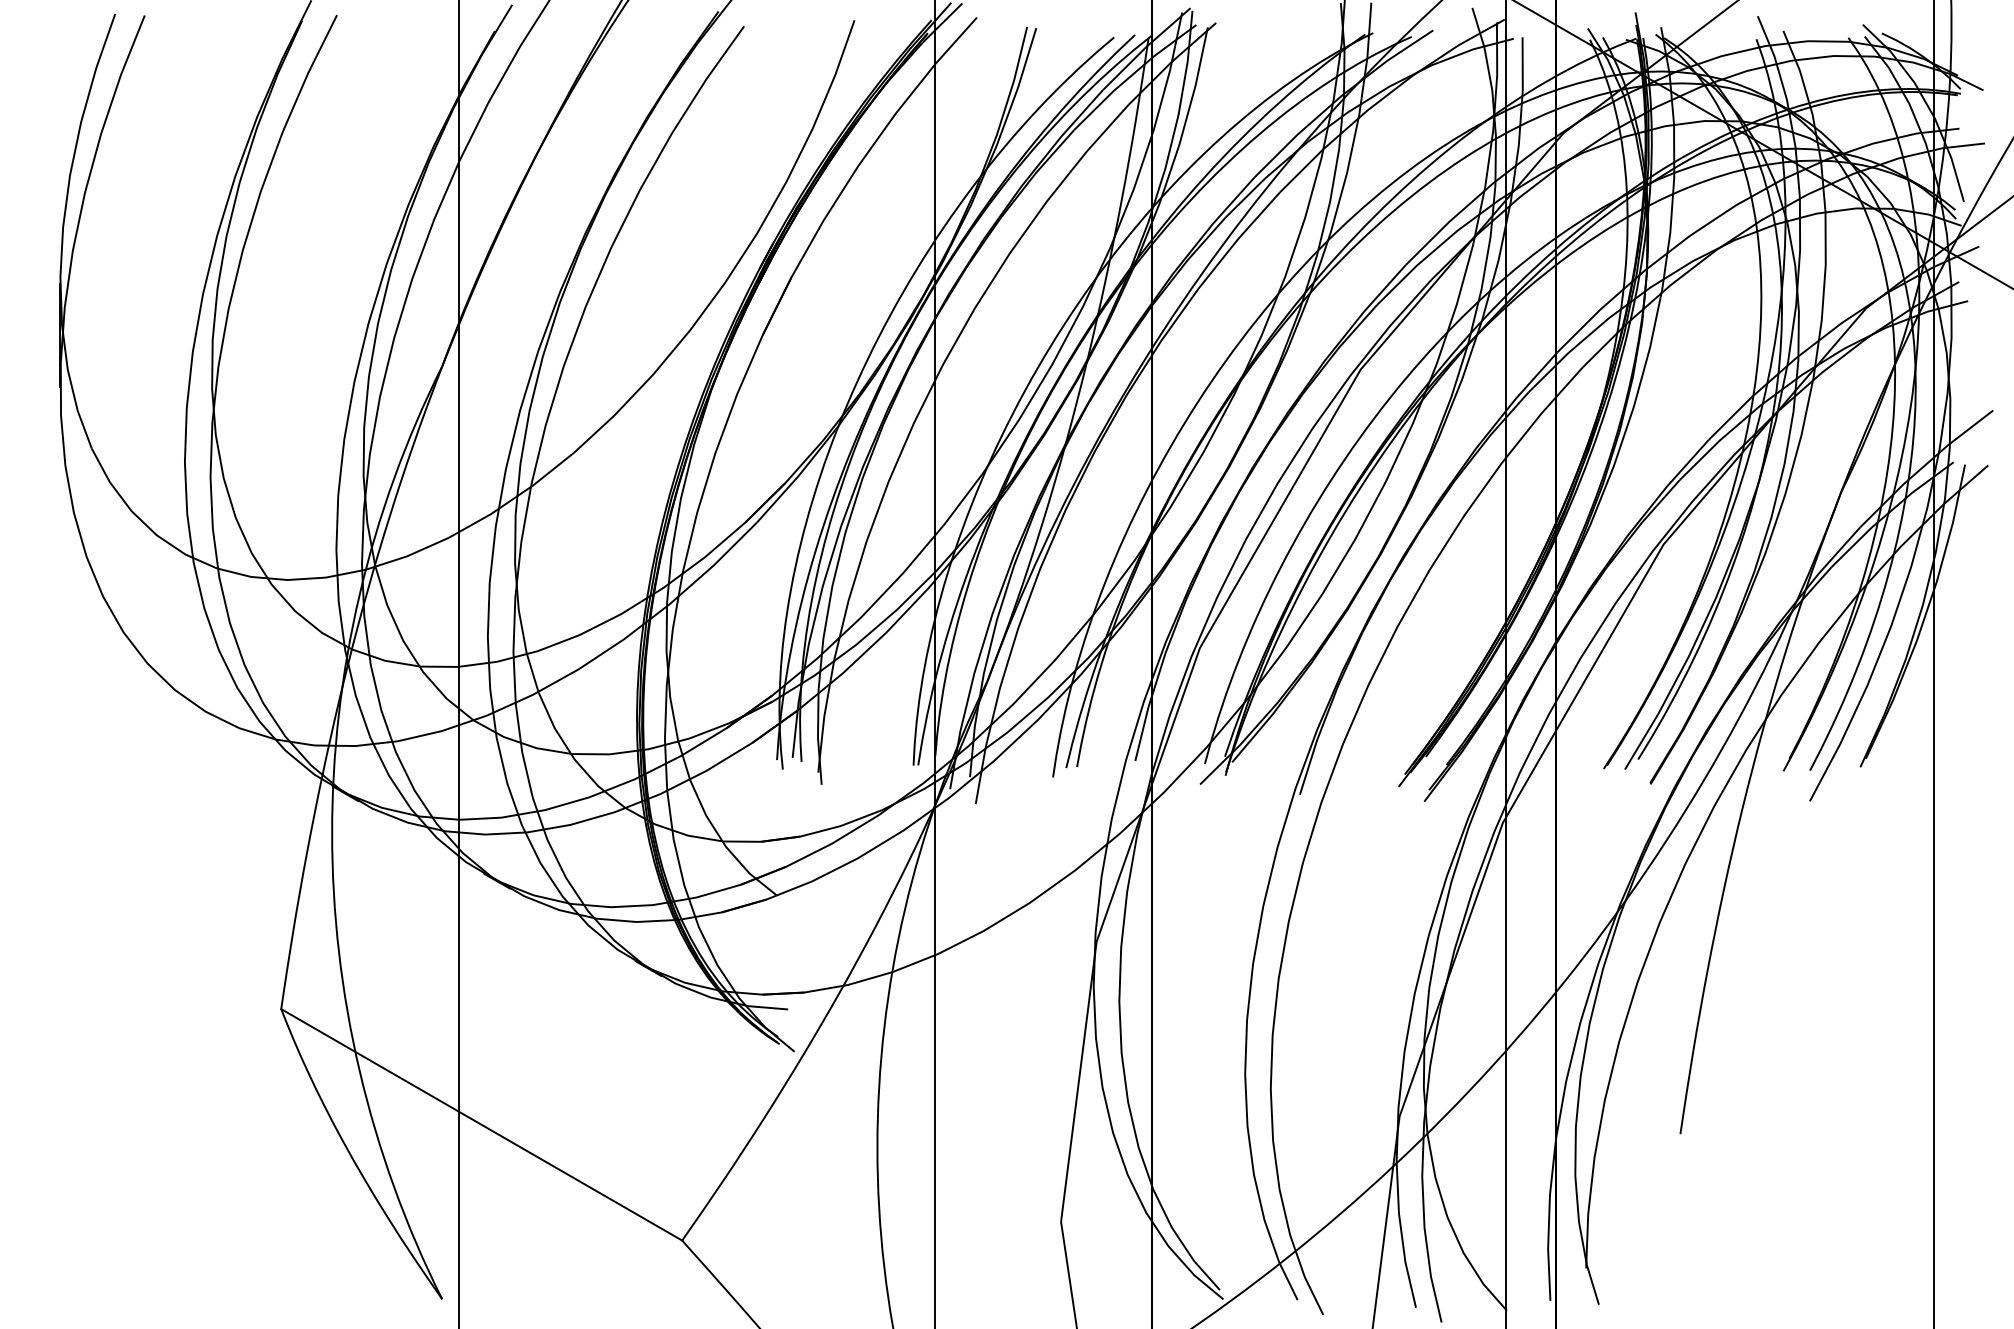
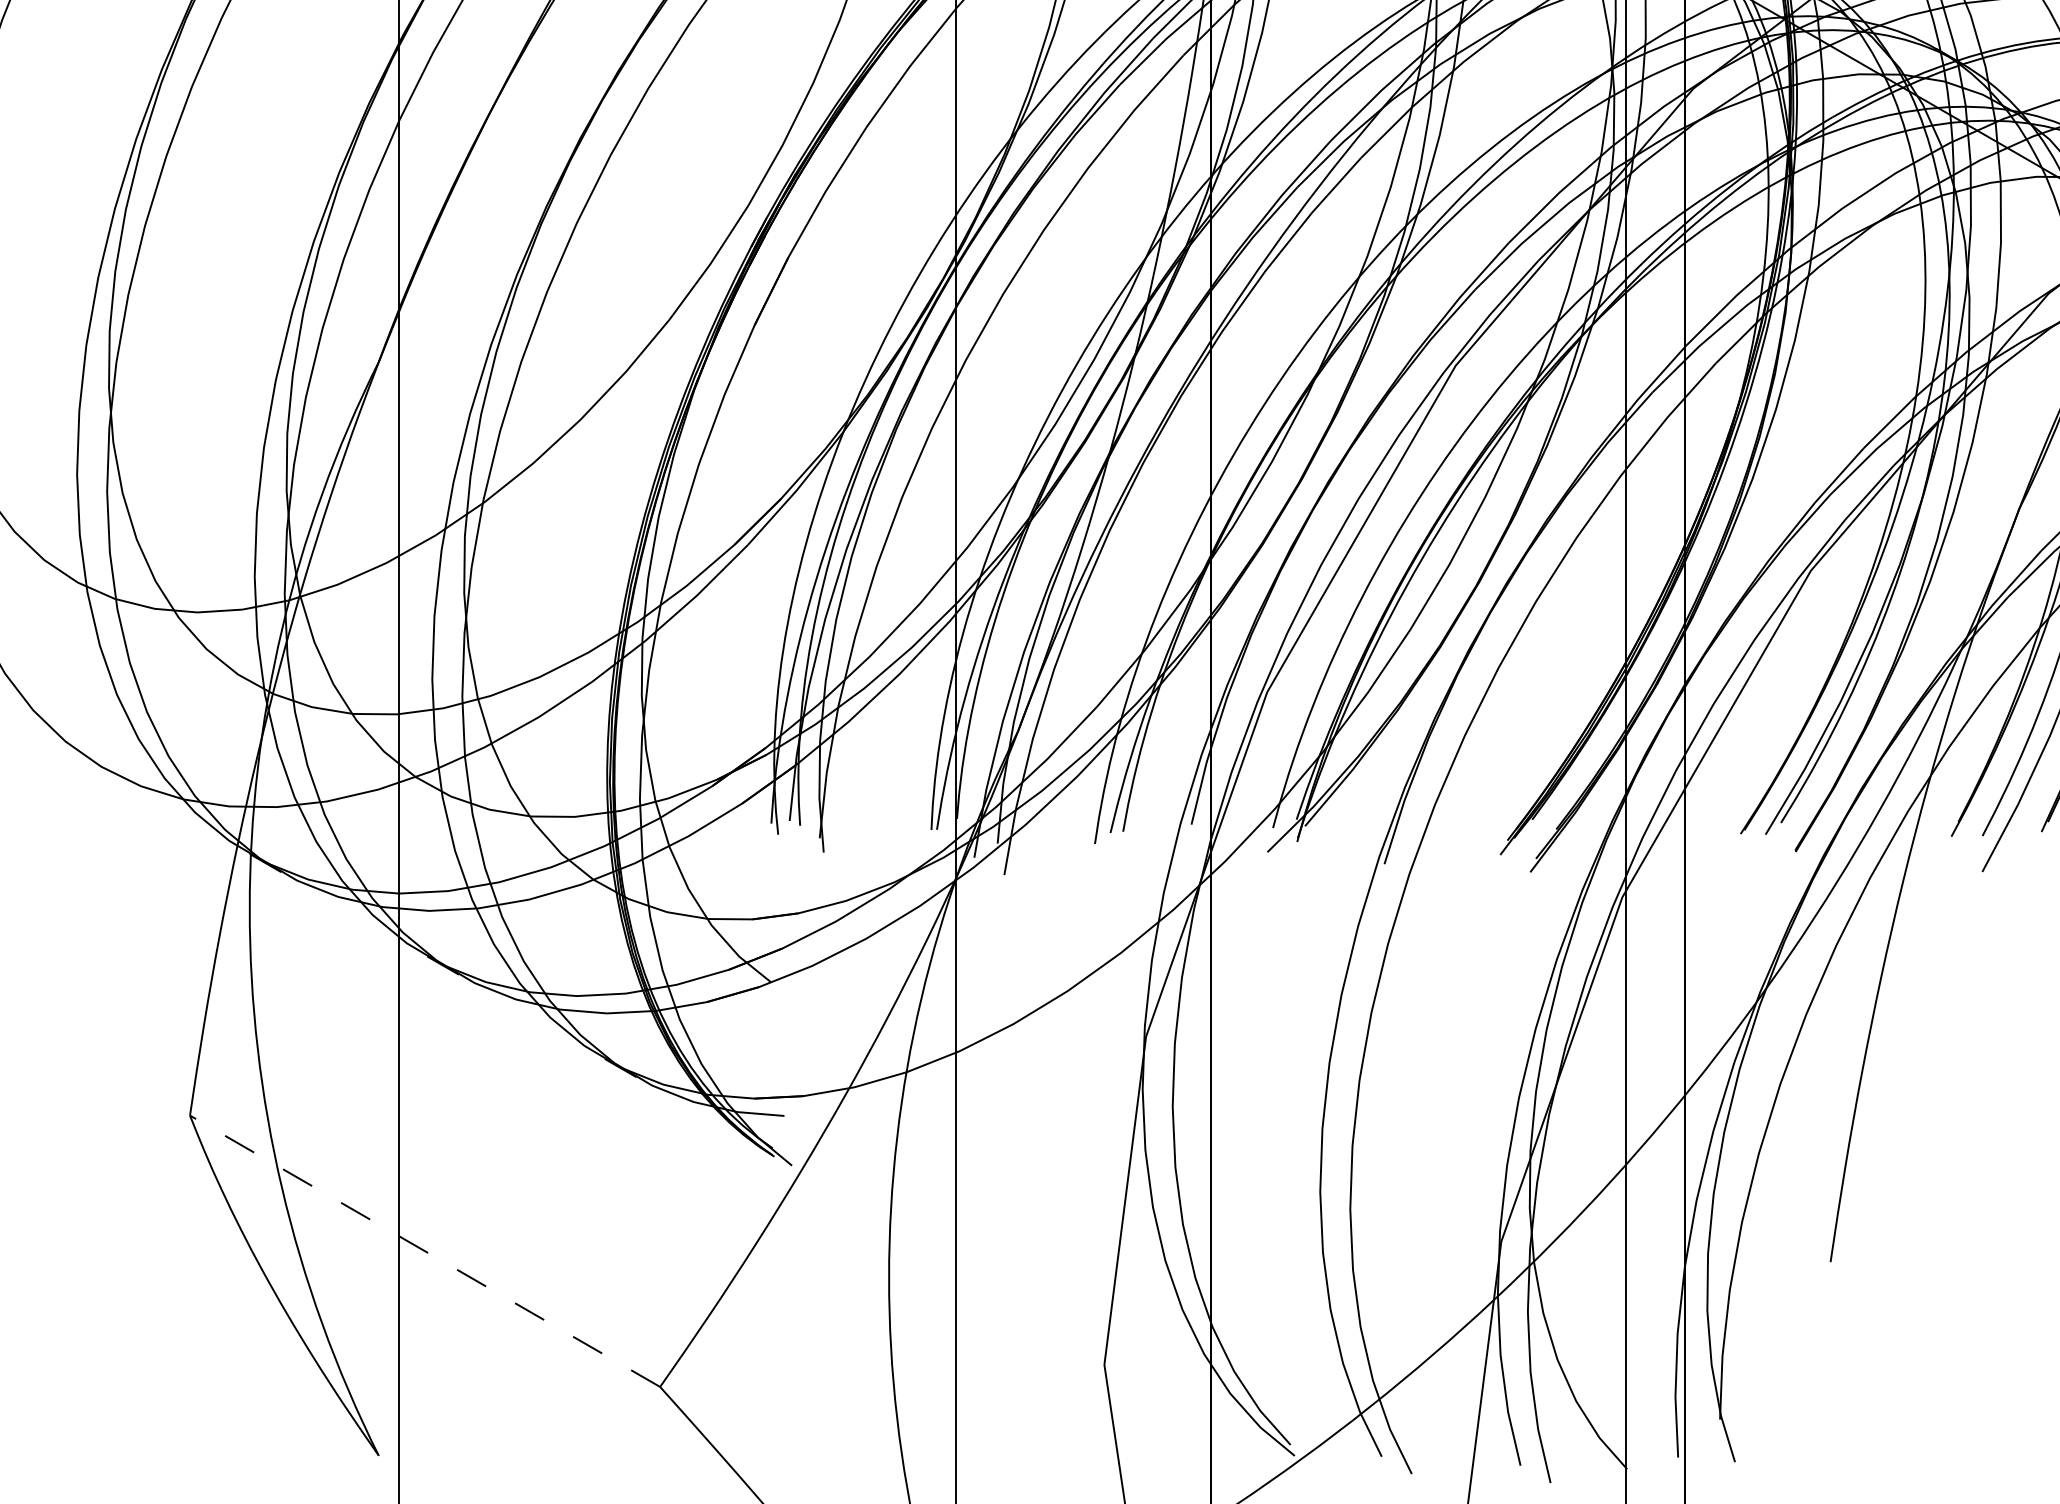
line: (481, 1124) -> (424, 1250), solid -> dashed

